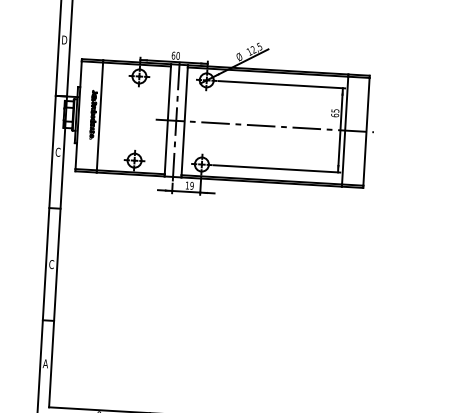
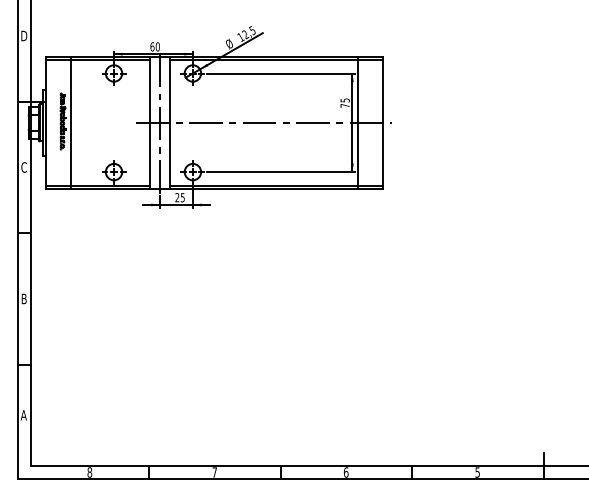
text: (334, 115) -> (344, 105), 65 -> 75
text: (189, 185) -> (179, 197), 19 -> 25
text: (51, 264) -> (23, 298), C -> B

